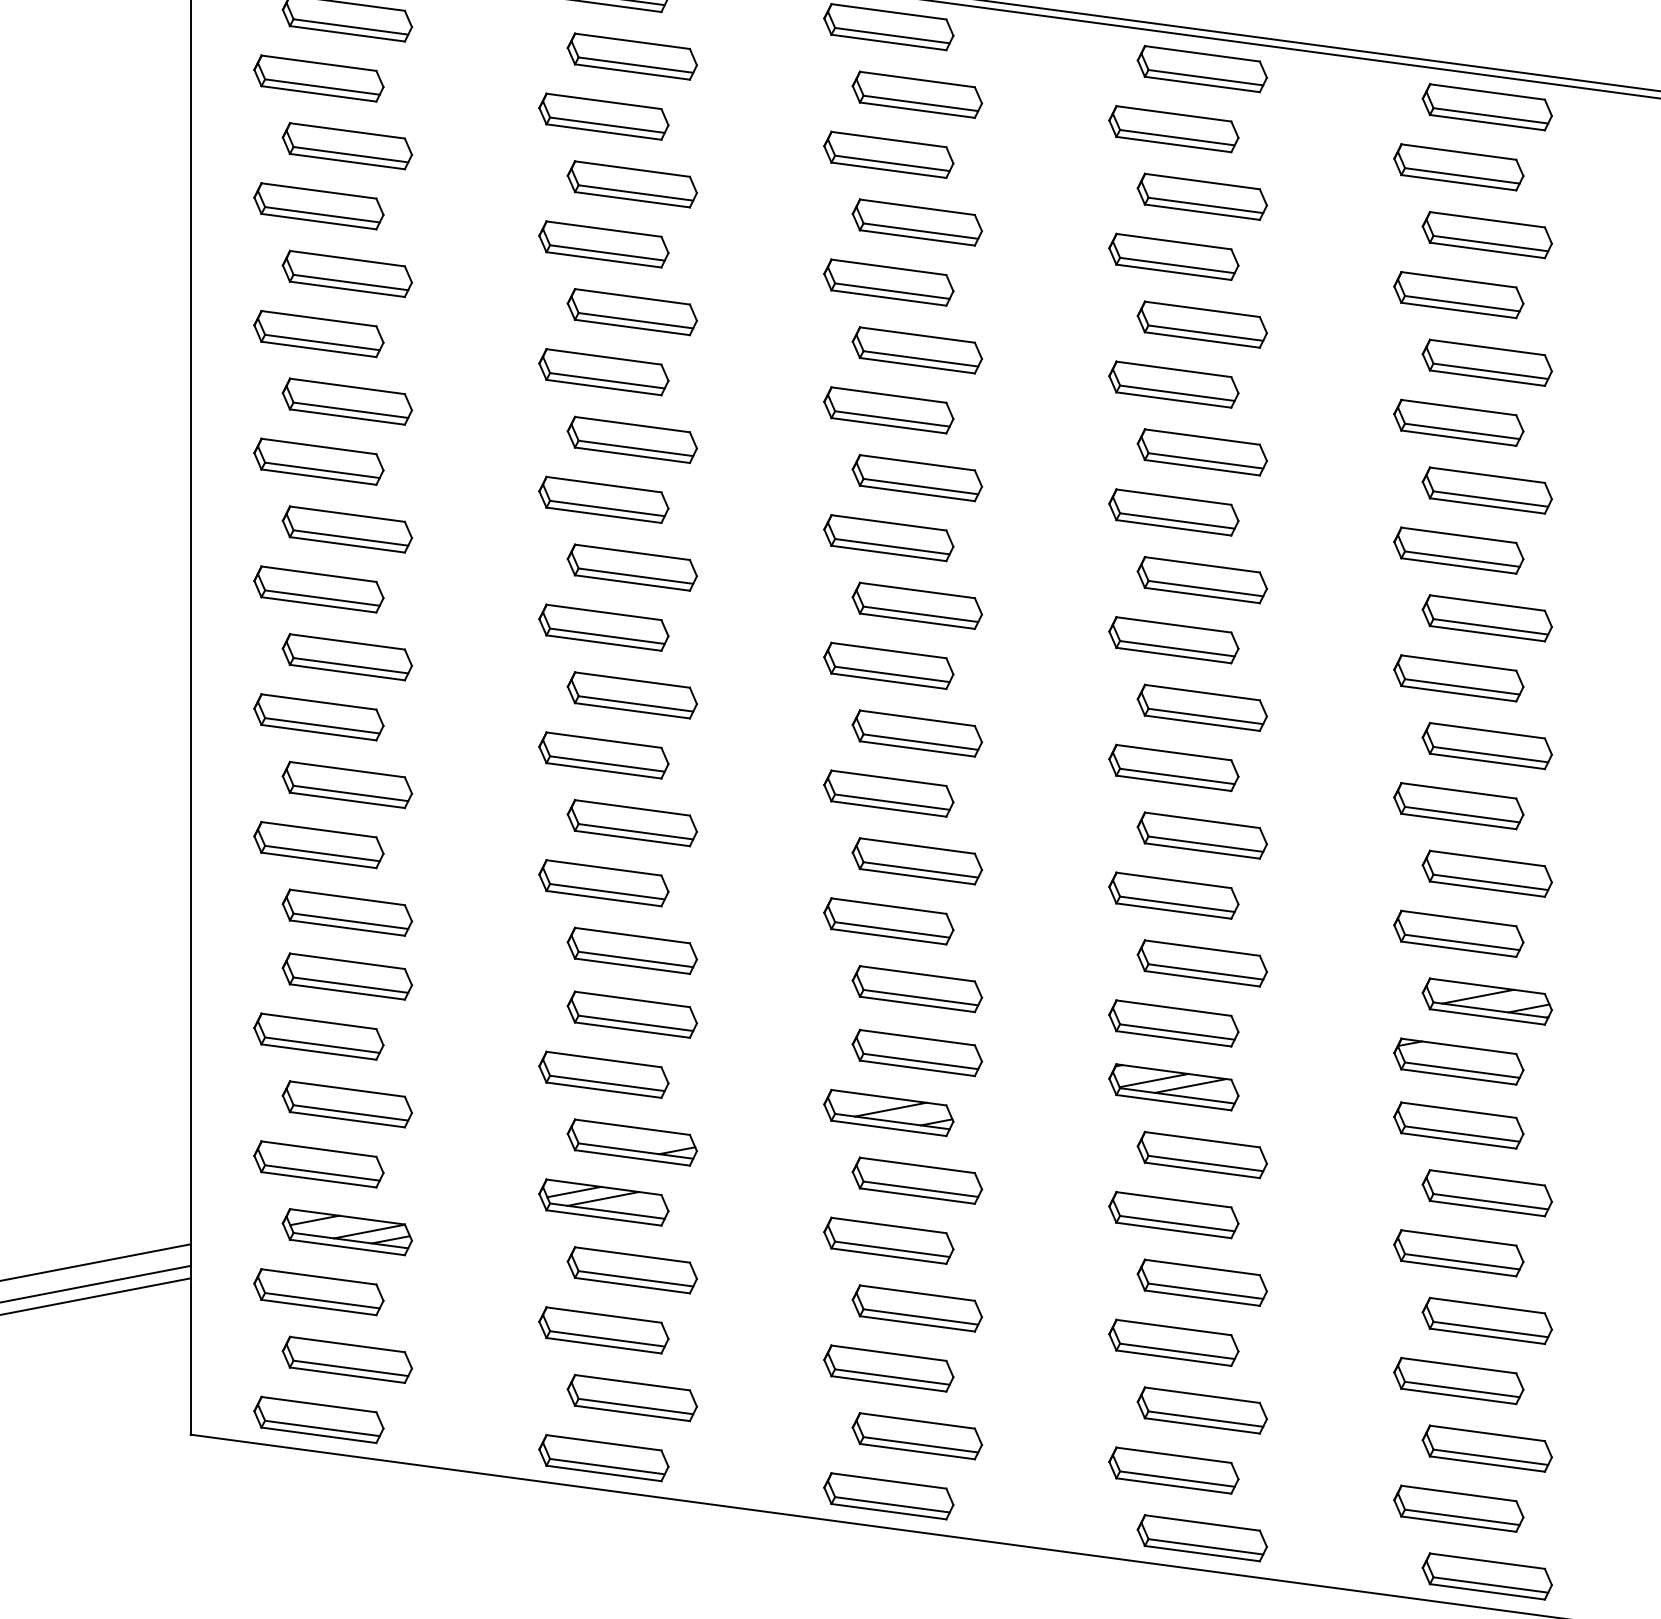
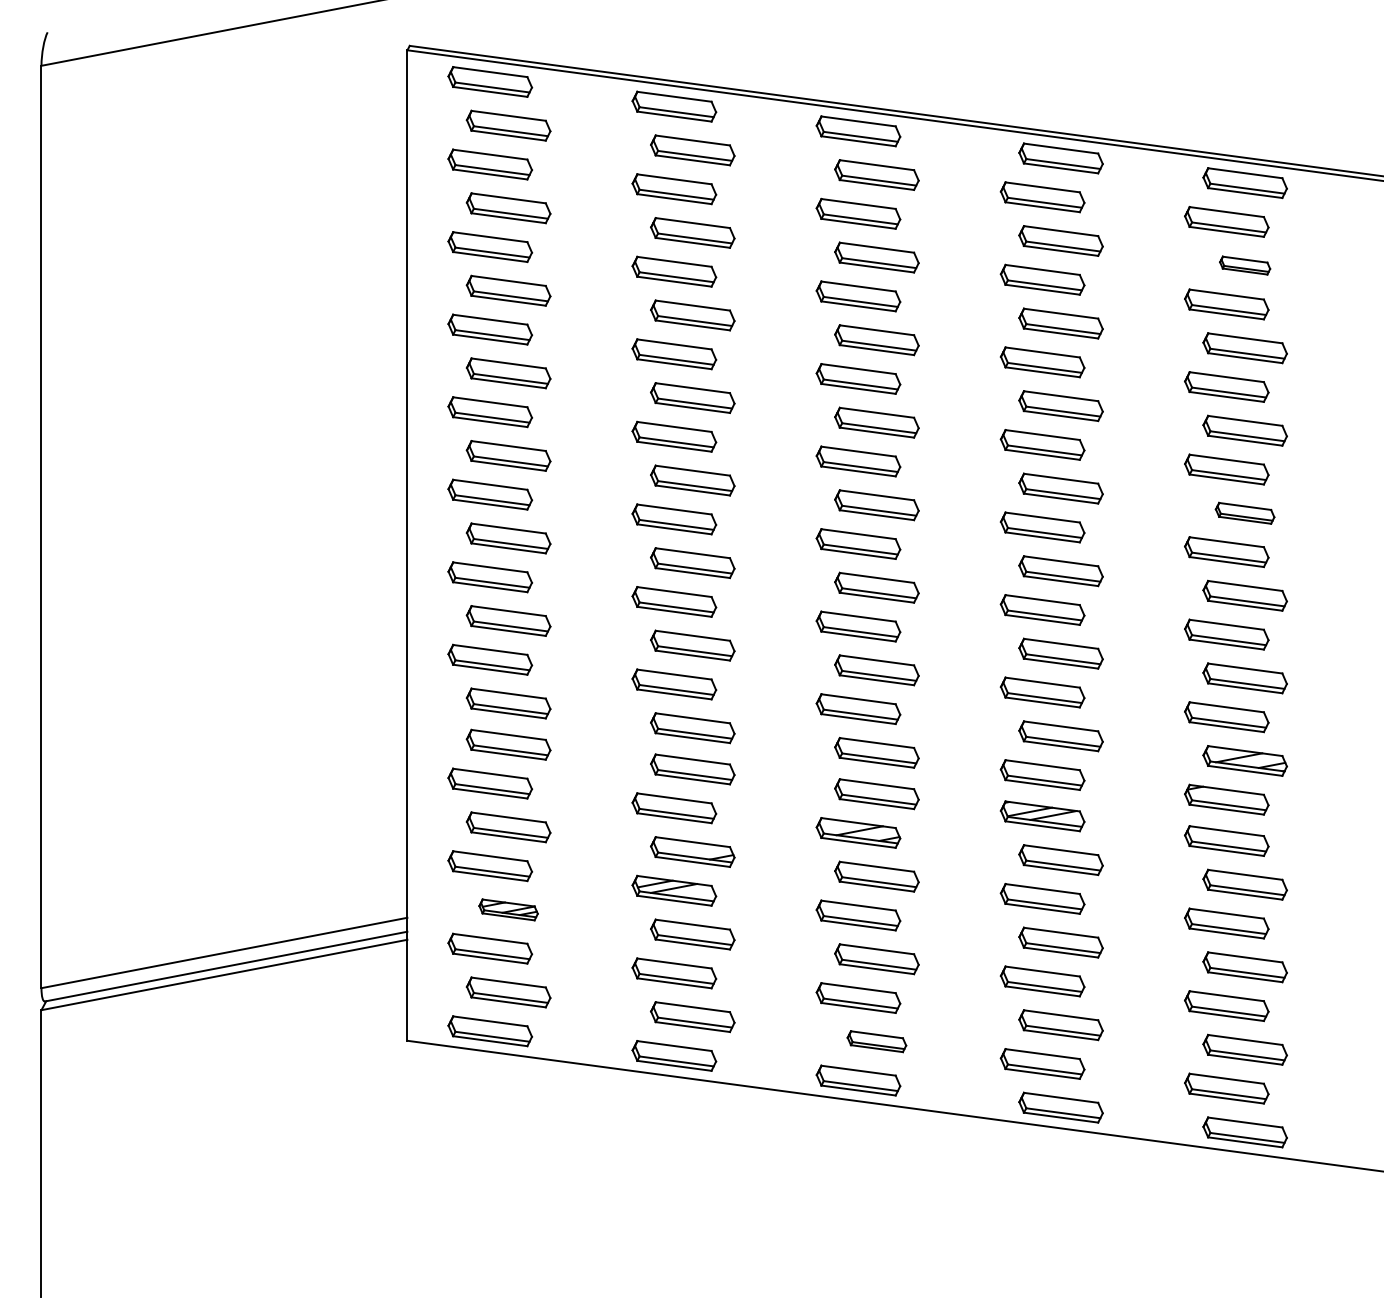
part: (1486, 234) -> (1244, 265), size x0.6
part: (1486, 618) -> (1244, 513), size x0.7
part: (347, 1231) -> (508, 909), size x0.7
part: (916, 1435) -> (876, 1041), size x0.7

